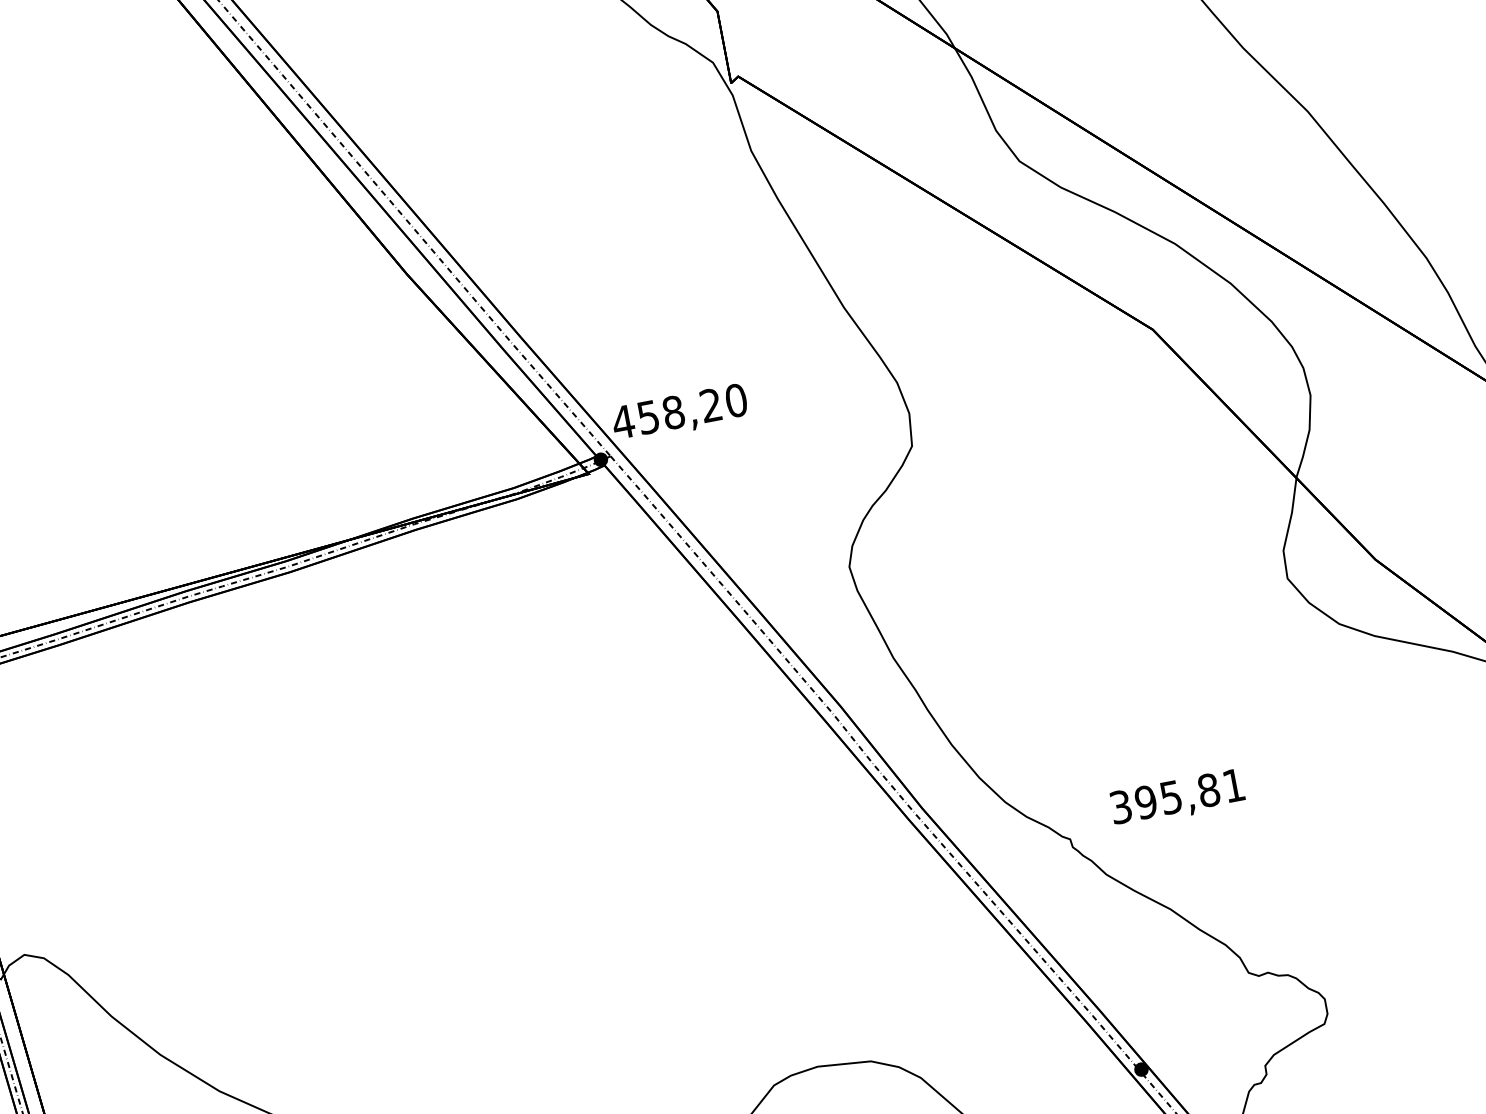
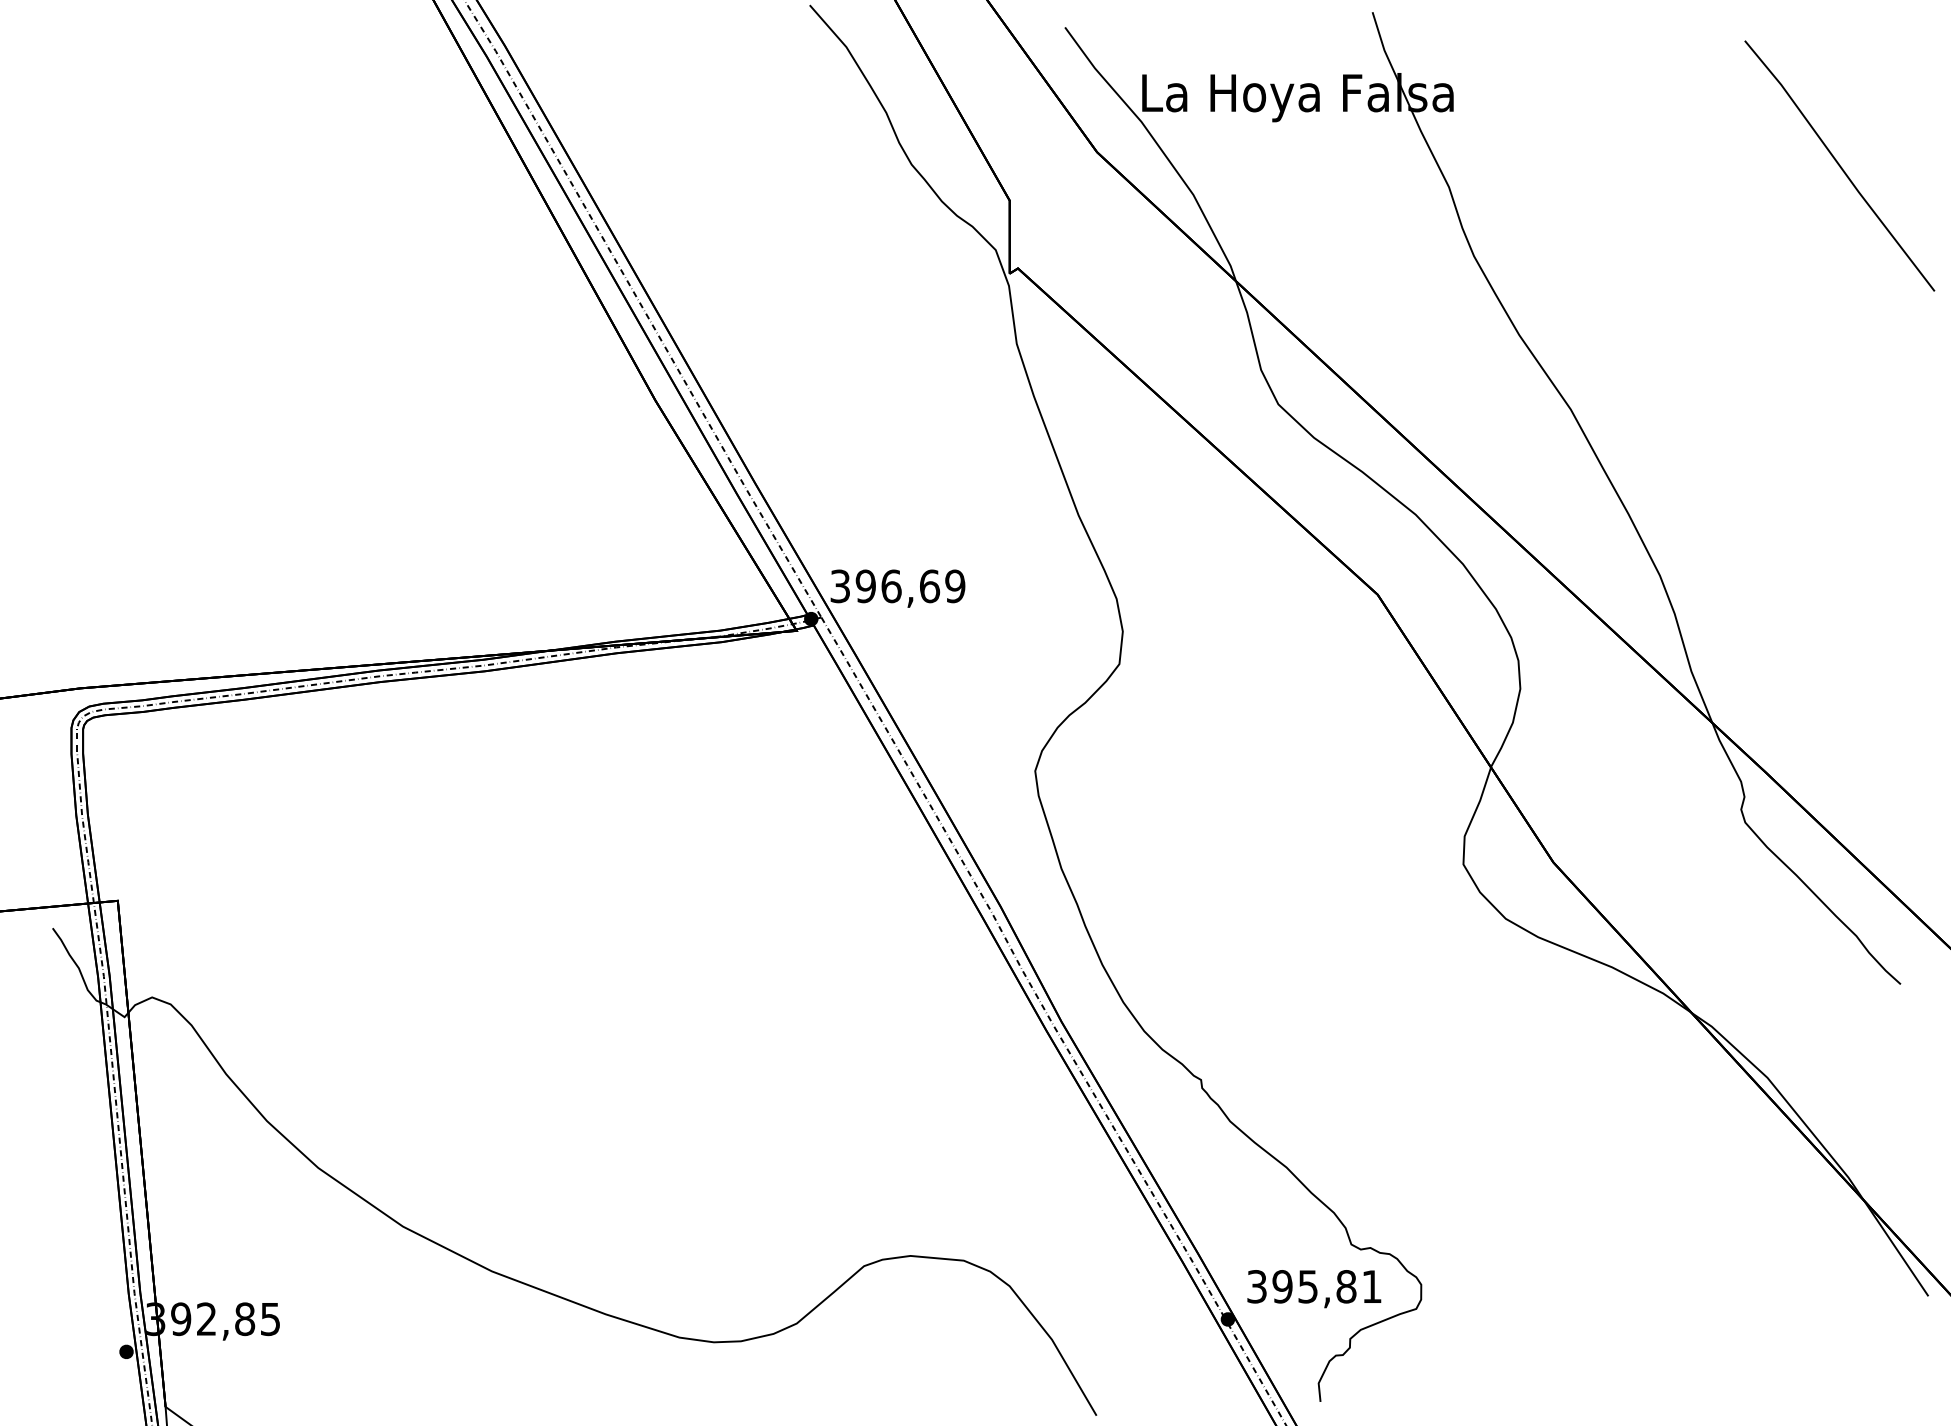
text: (679, 411) -> (897, 586), 458,20 -> 396,69
text: (1177, 799) -> (1314, 1289), moved

